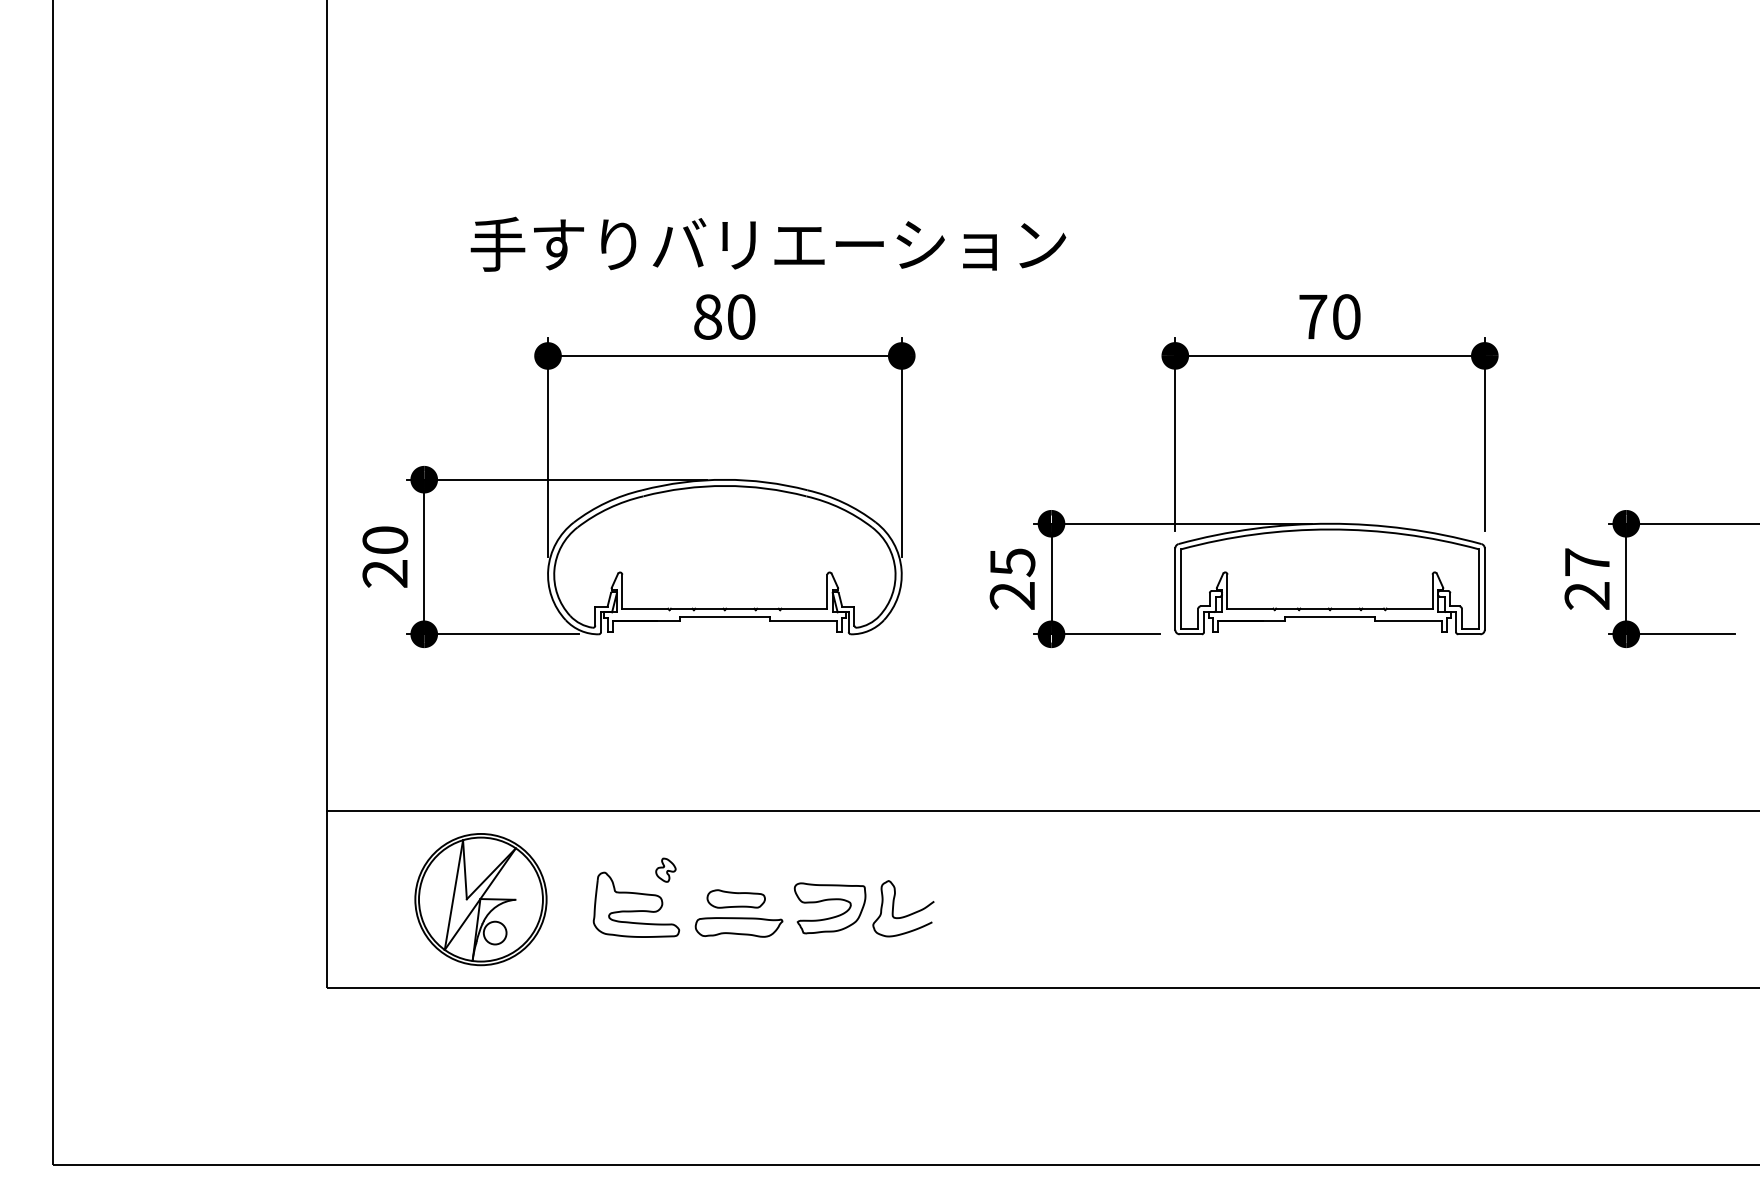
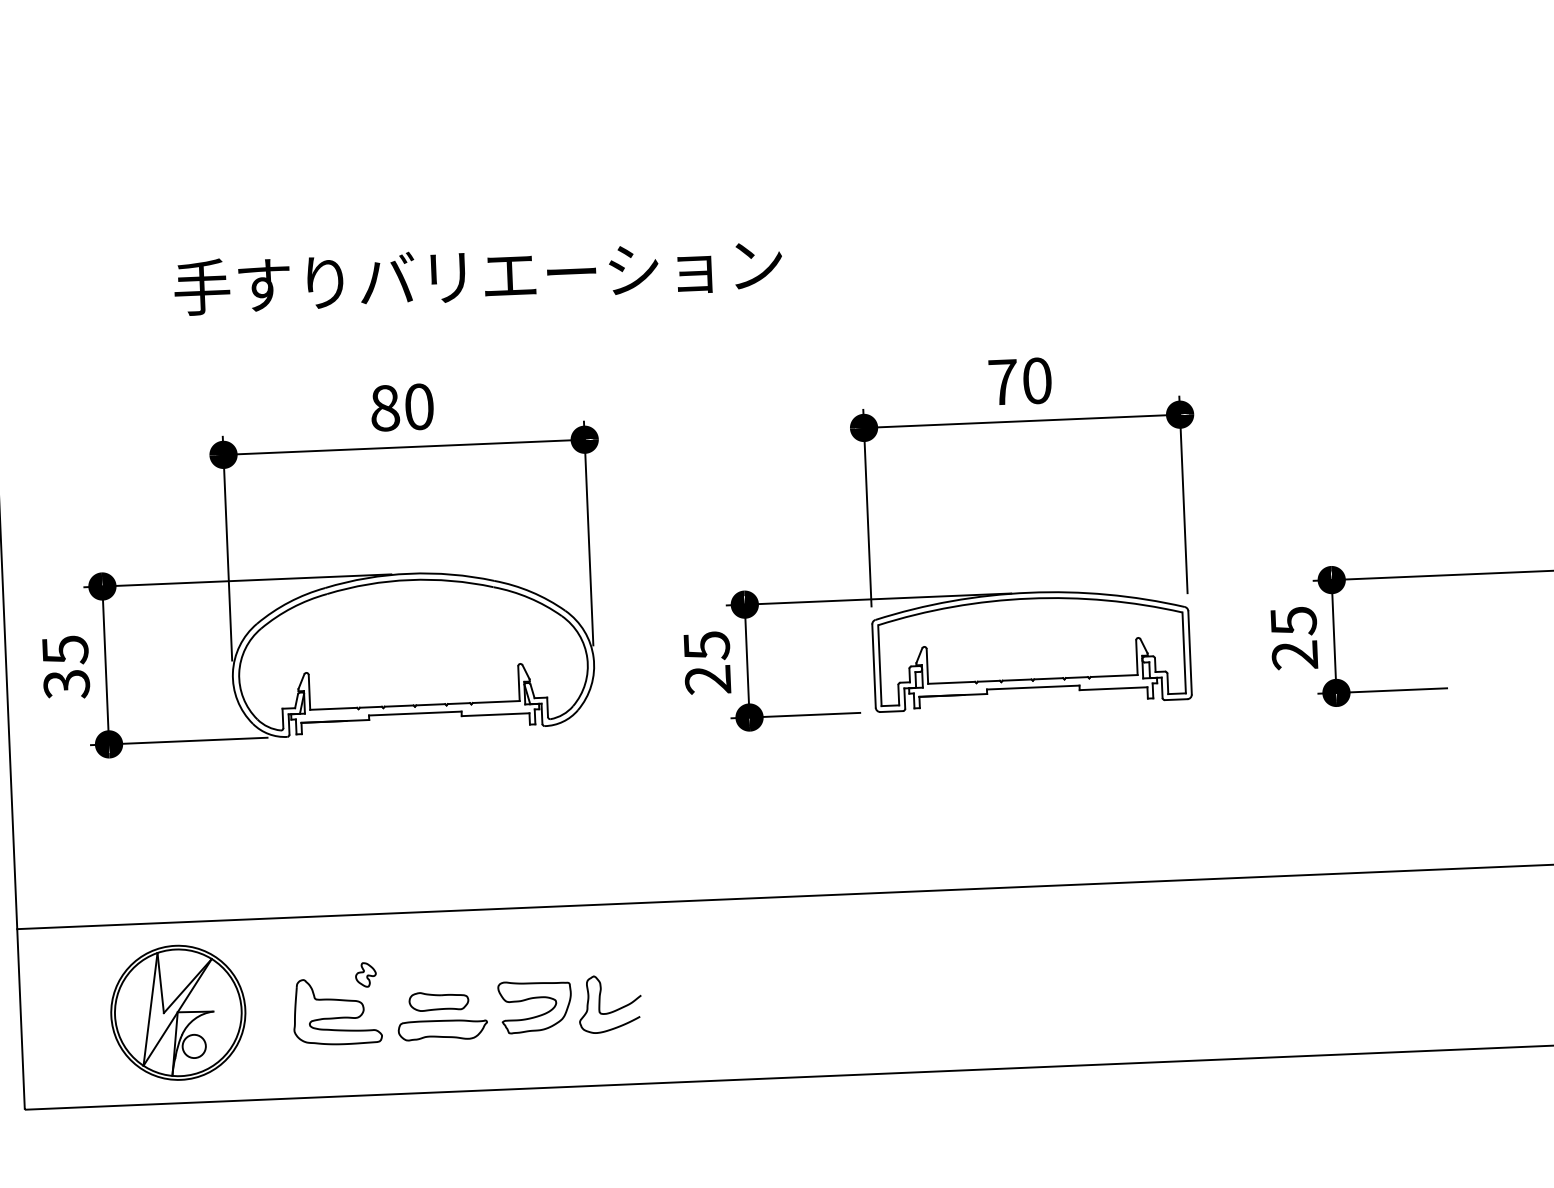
text: (768, 243) -> (478, 274), moved
text: (385, 557) -> (66, 667), 20 -> 35
text: (1587, 562) -> (1293, 621), 27 -> 25

